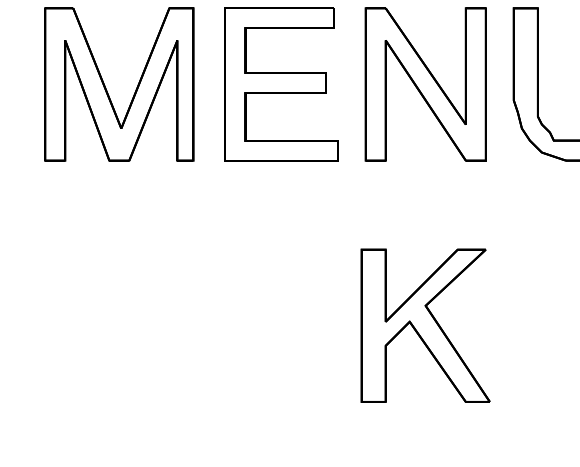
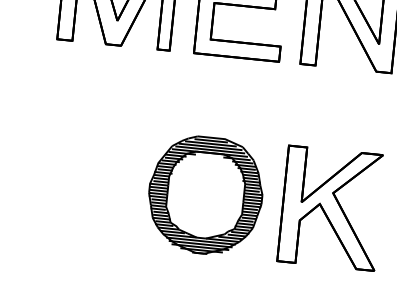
part: (425, 325) -> (331, 208), moved
part: (259, 344) -> (205, 195), added

